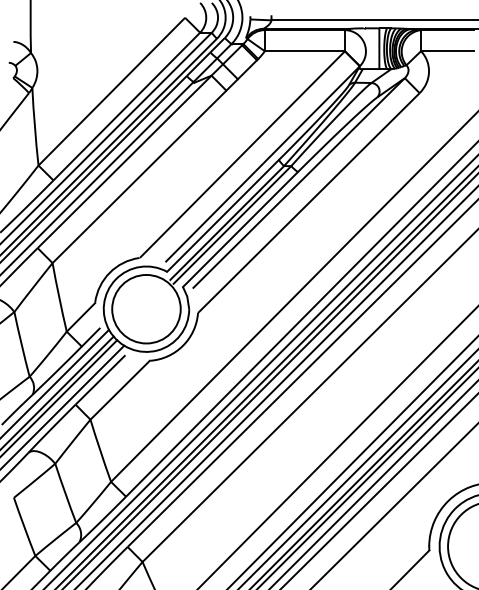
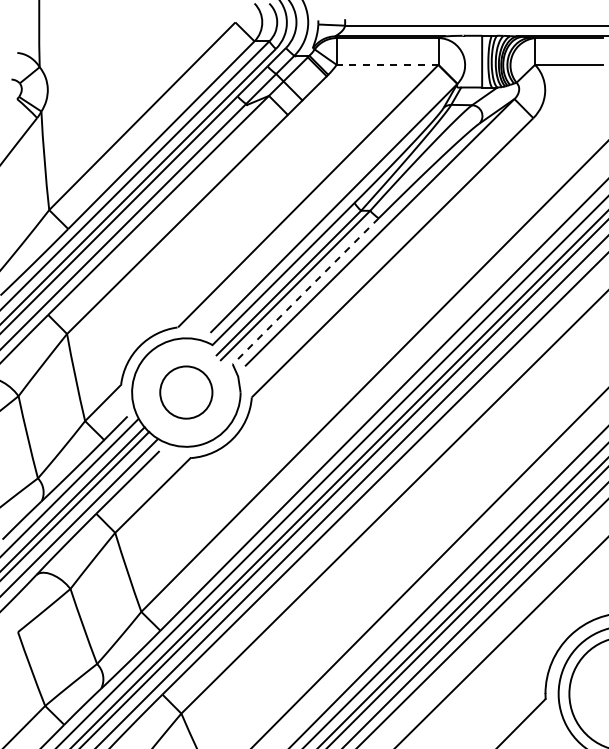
line: (304, 50) -> (387, 64), solid -> dashed
line: (240, 229) -> (305, 291), solid -> dashed
circle: (145, 309) -> (185, 392), size x0.6

